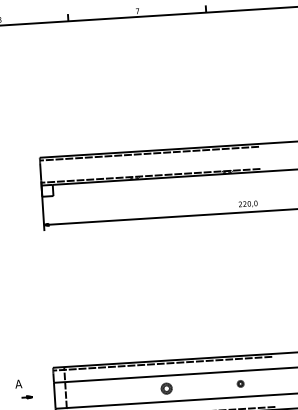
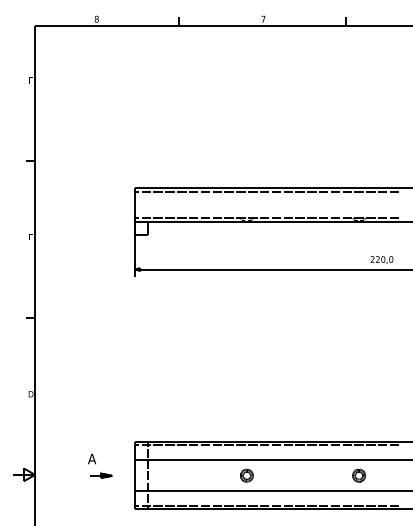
part: (240, 383) -> (359, 475), size x1.67
part: (166, 388) -> (246, 475), moved
part: (27, 397) -> (101, 475), size x1.67

